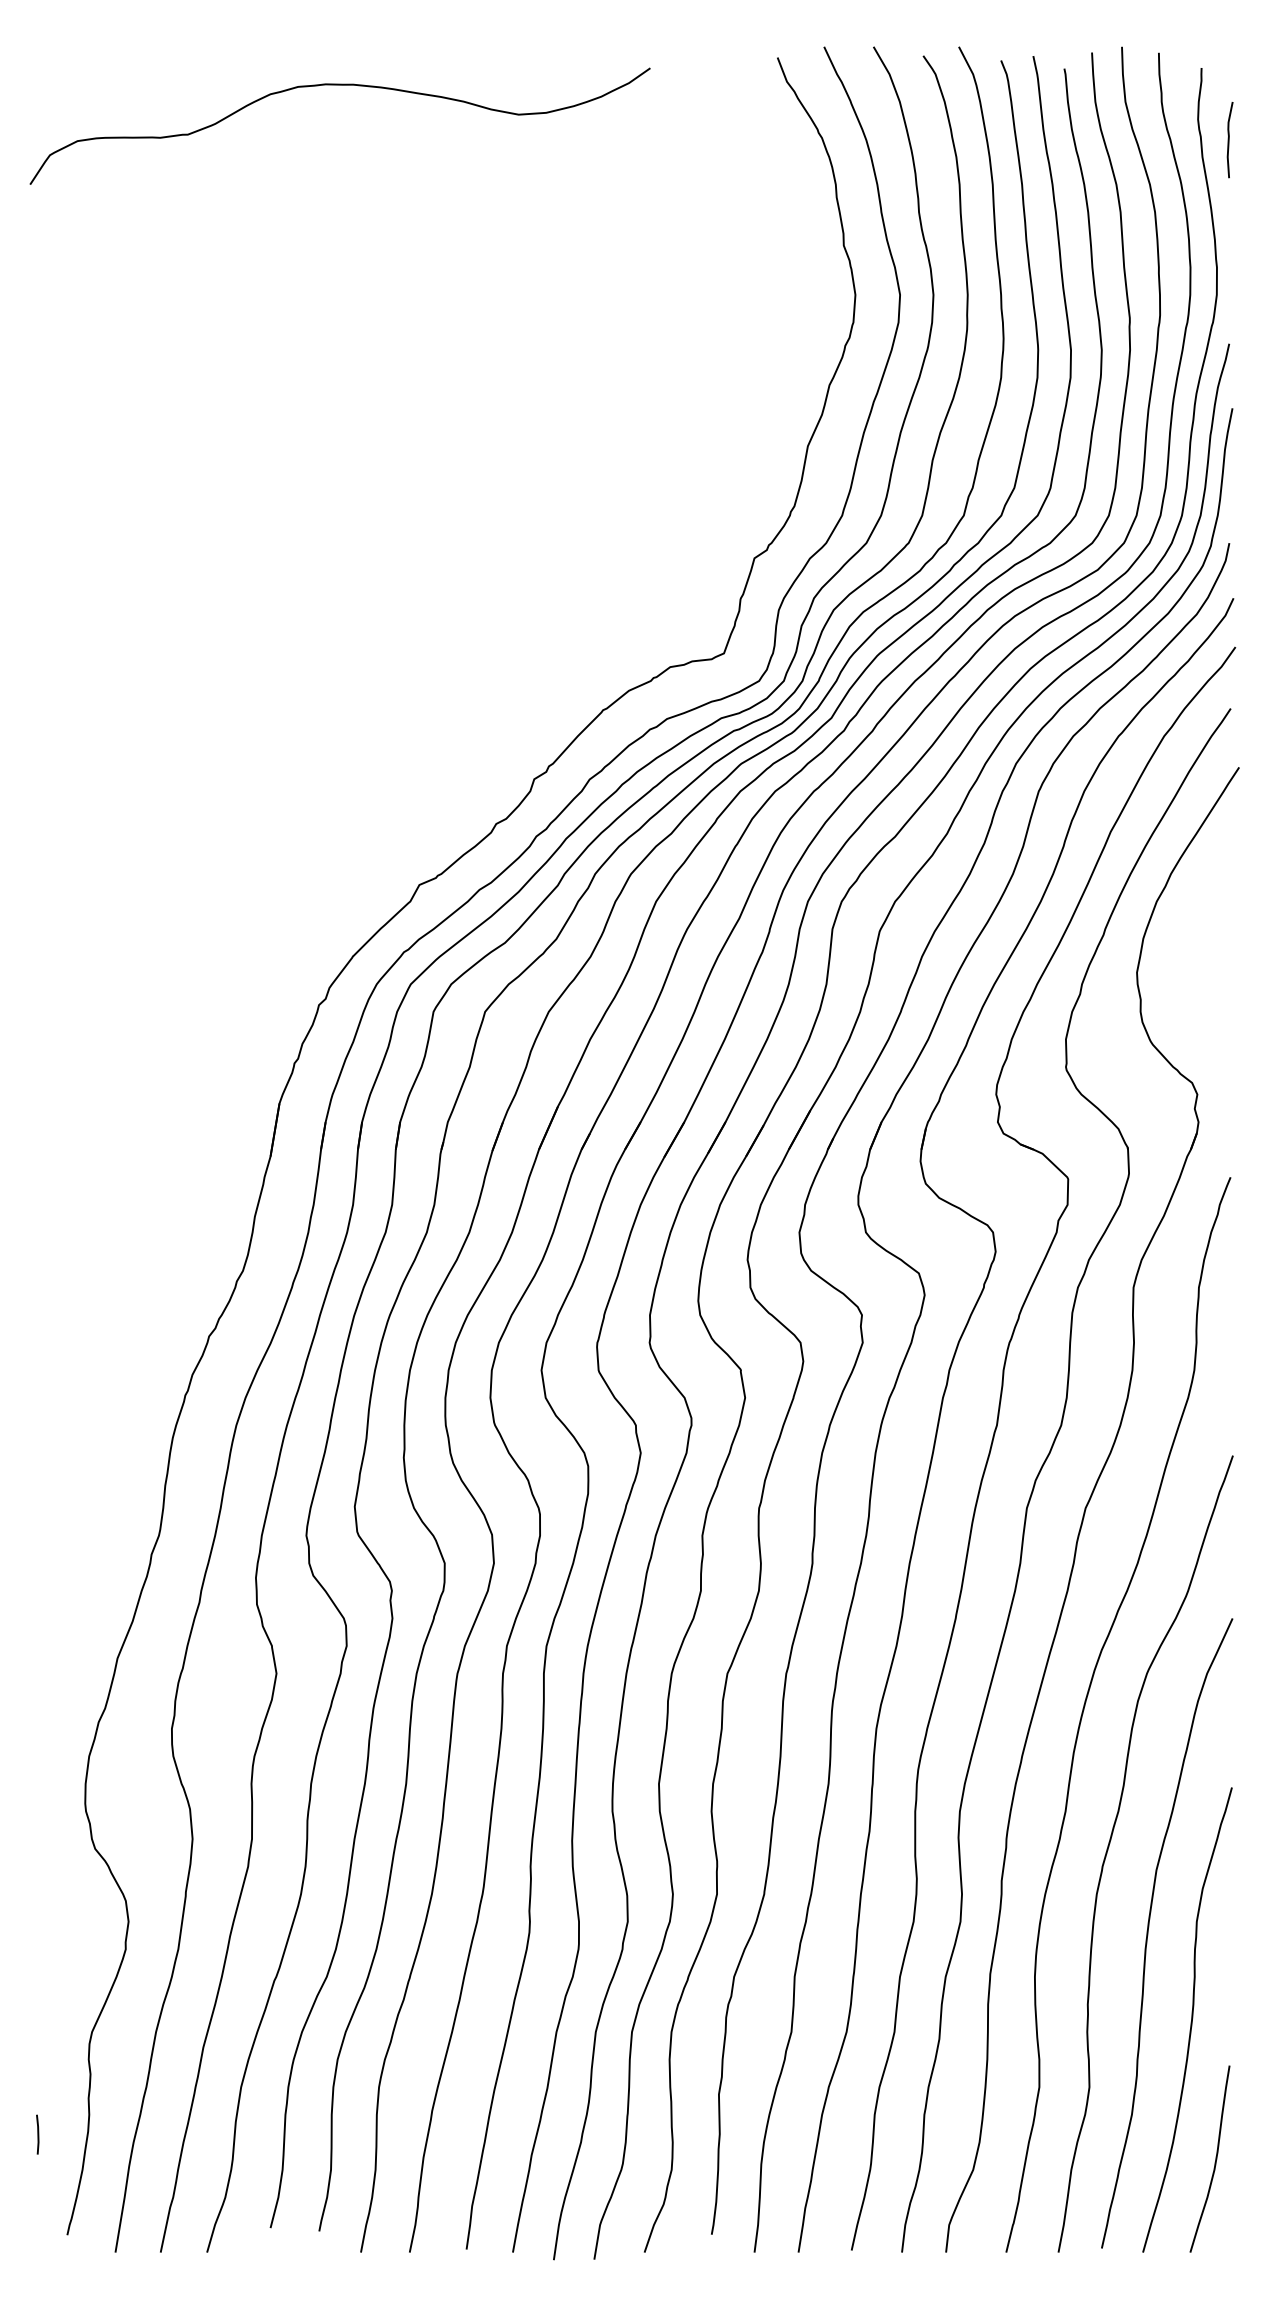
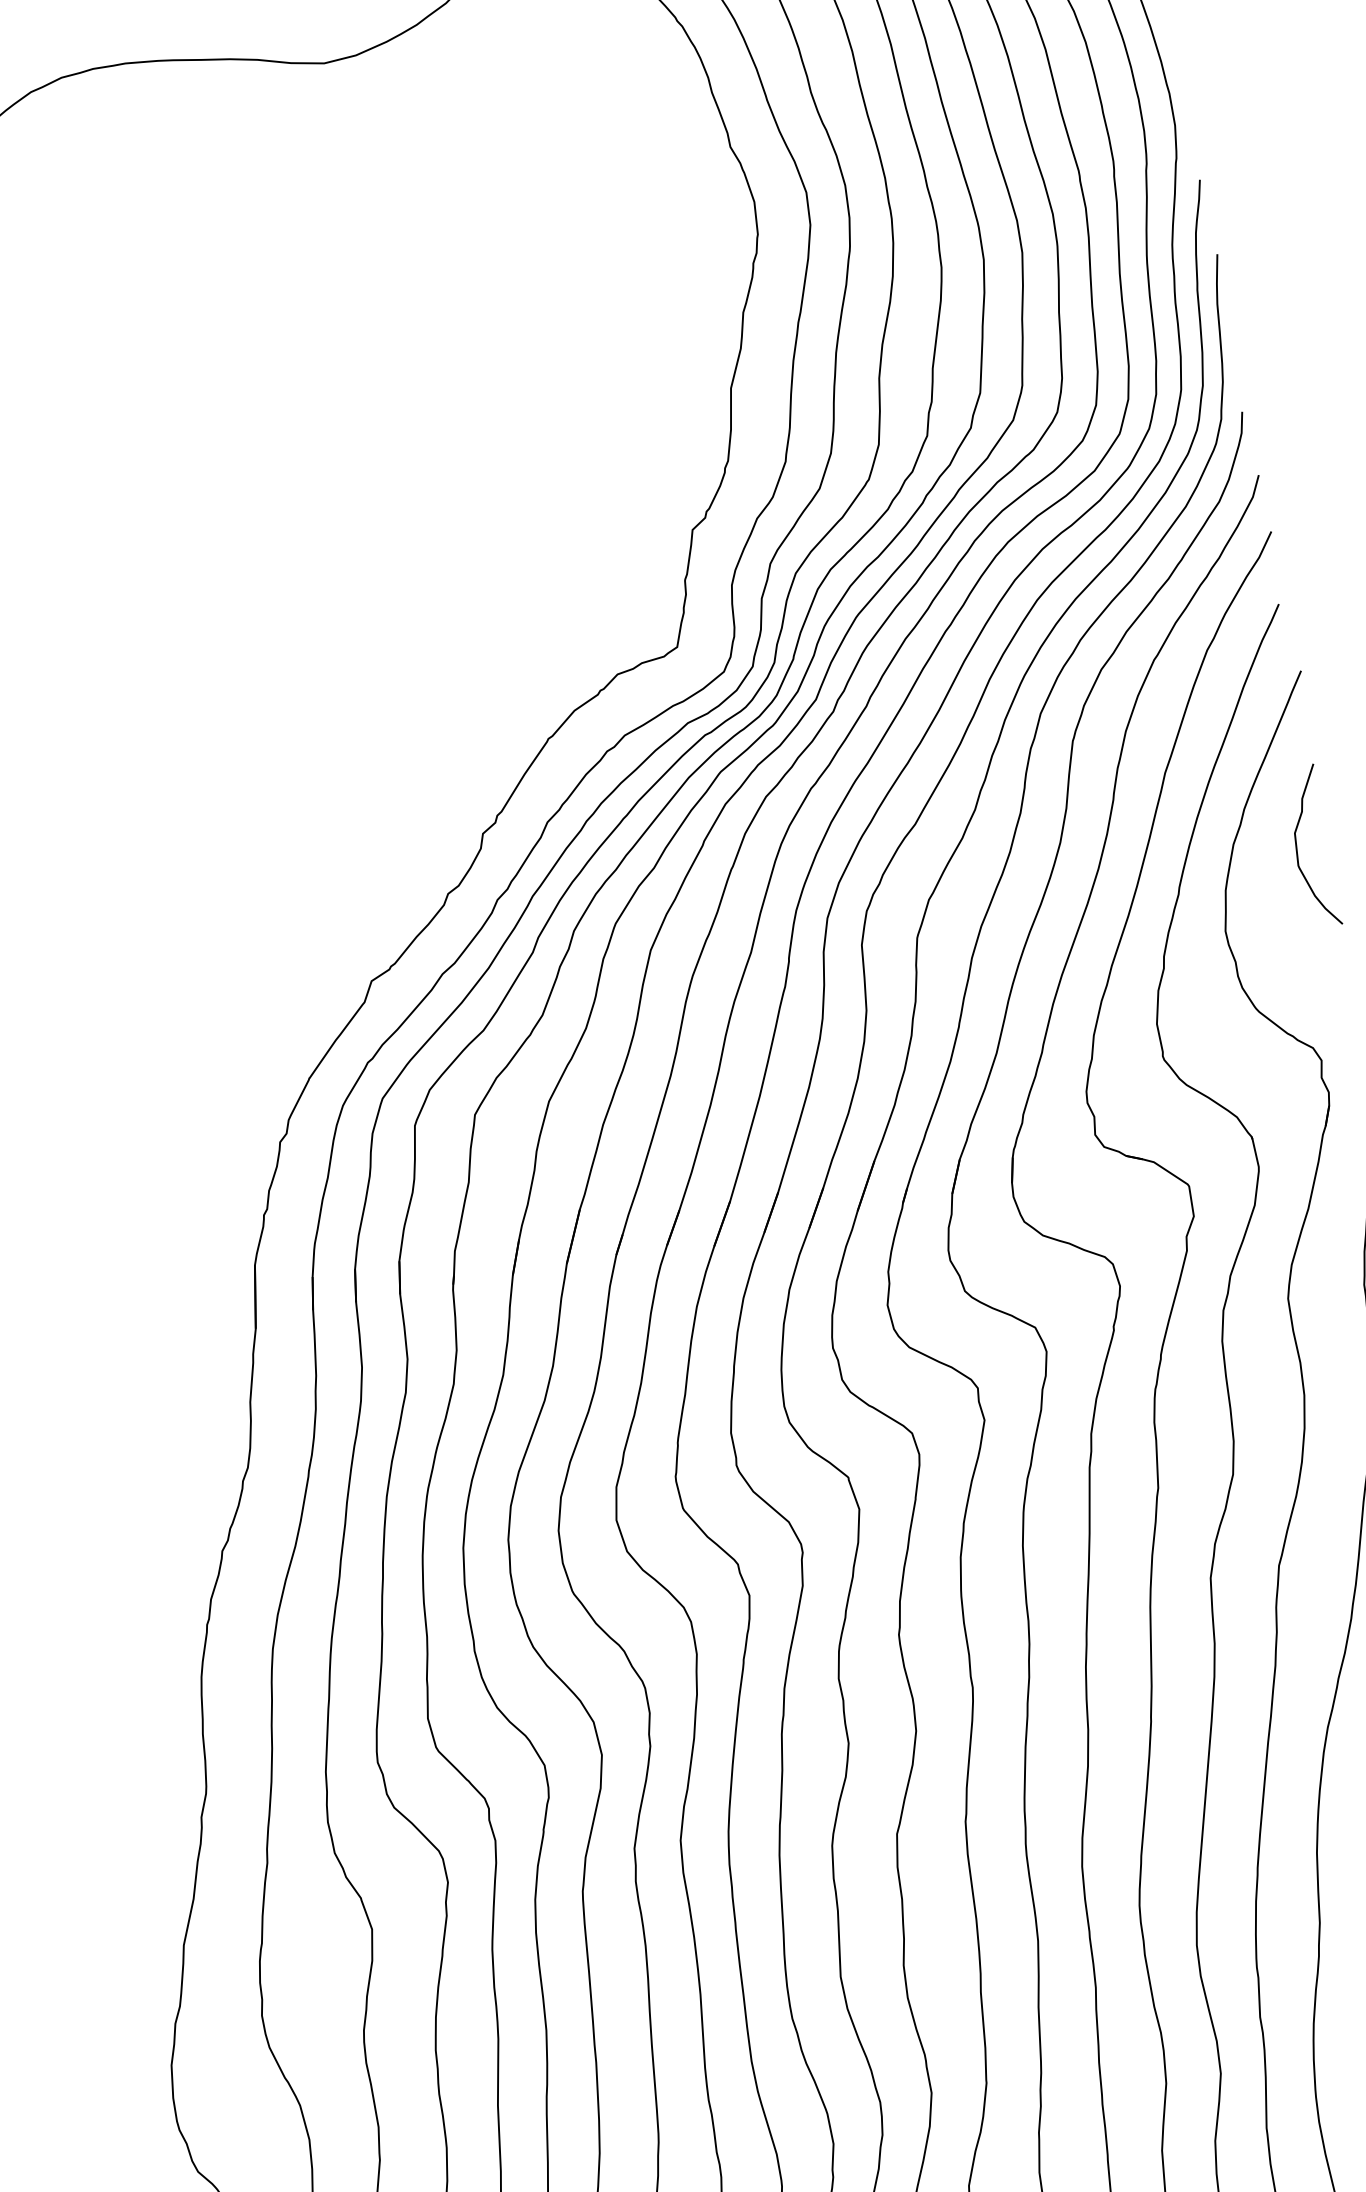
curve: (1209, 915) -> (1297, 849), added

